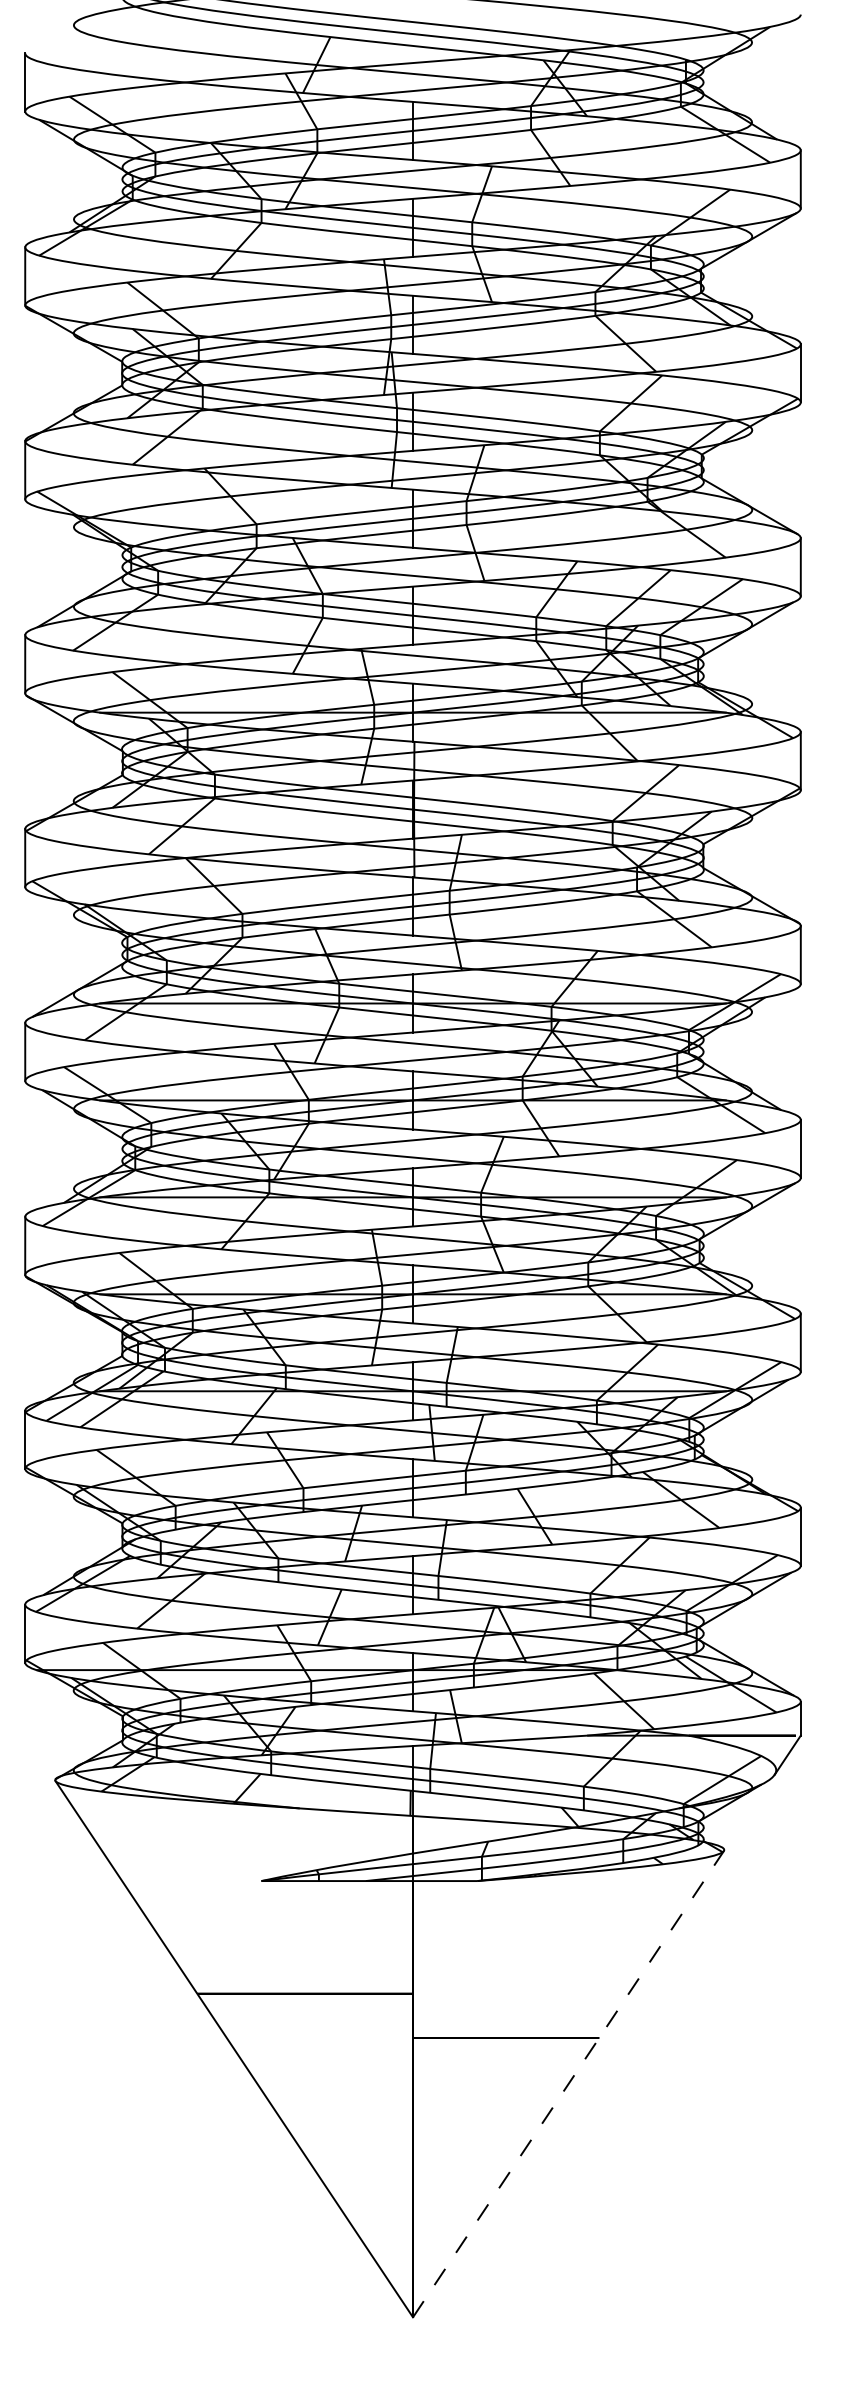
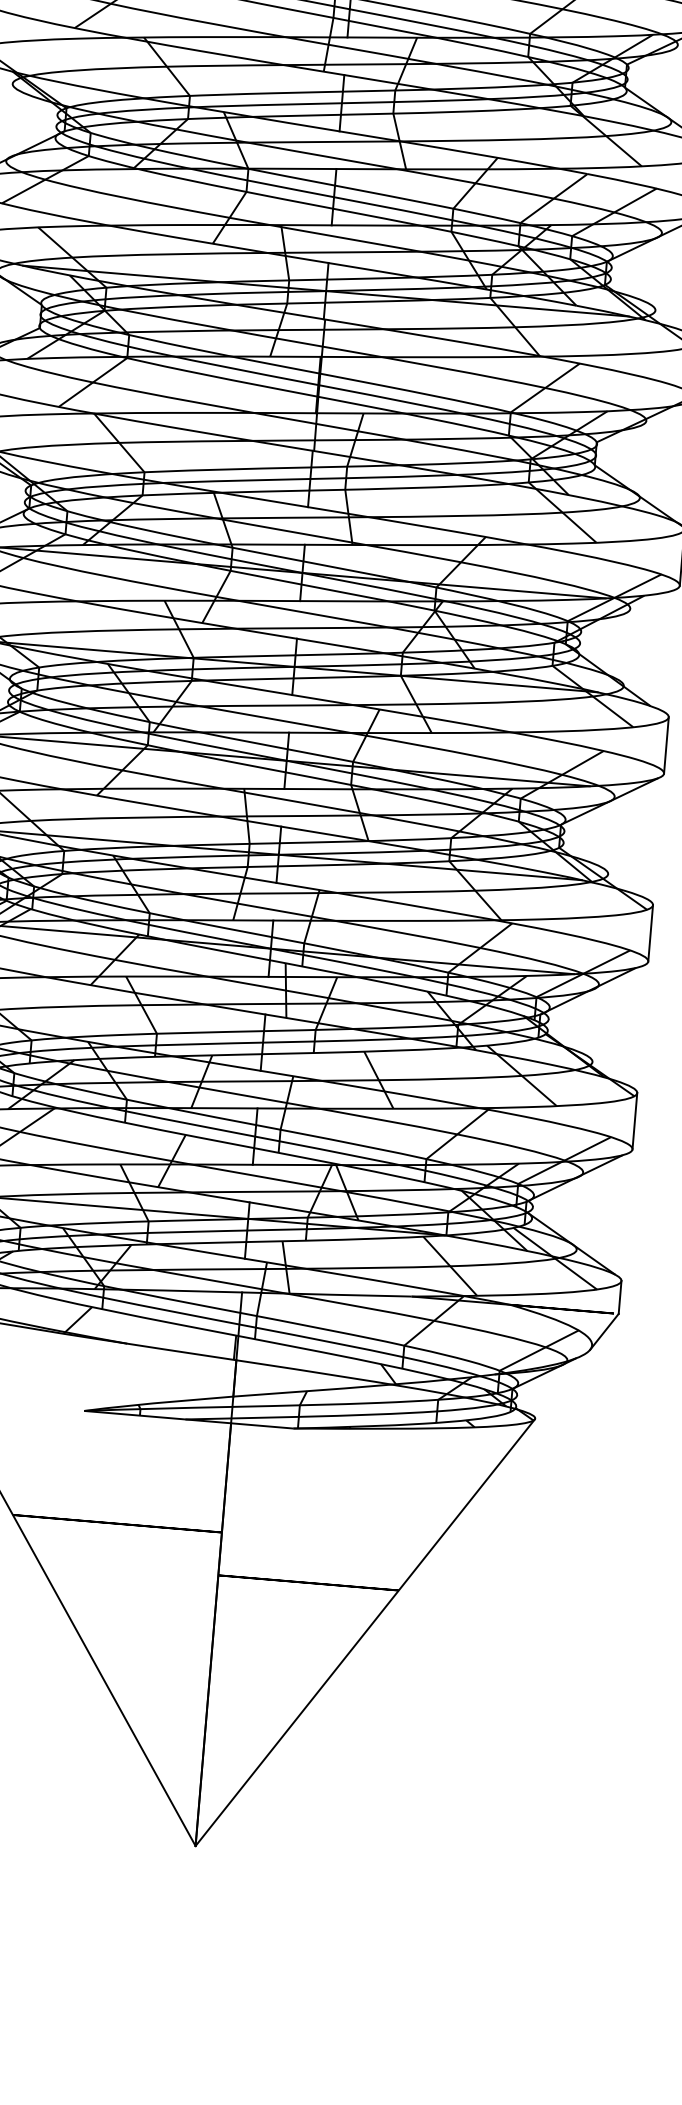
line: (568, 2083) -> (365, 1632), dashed -> solid

